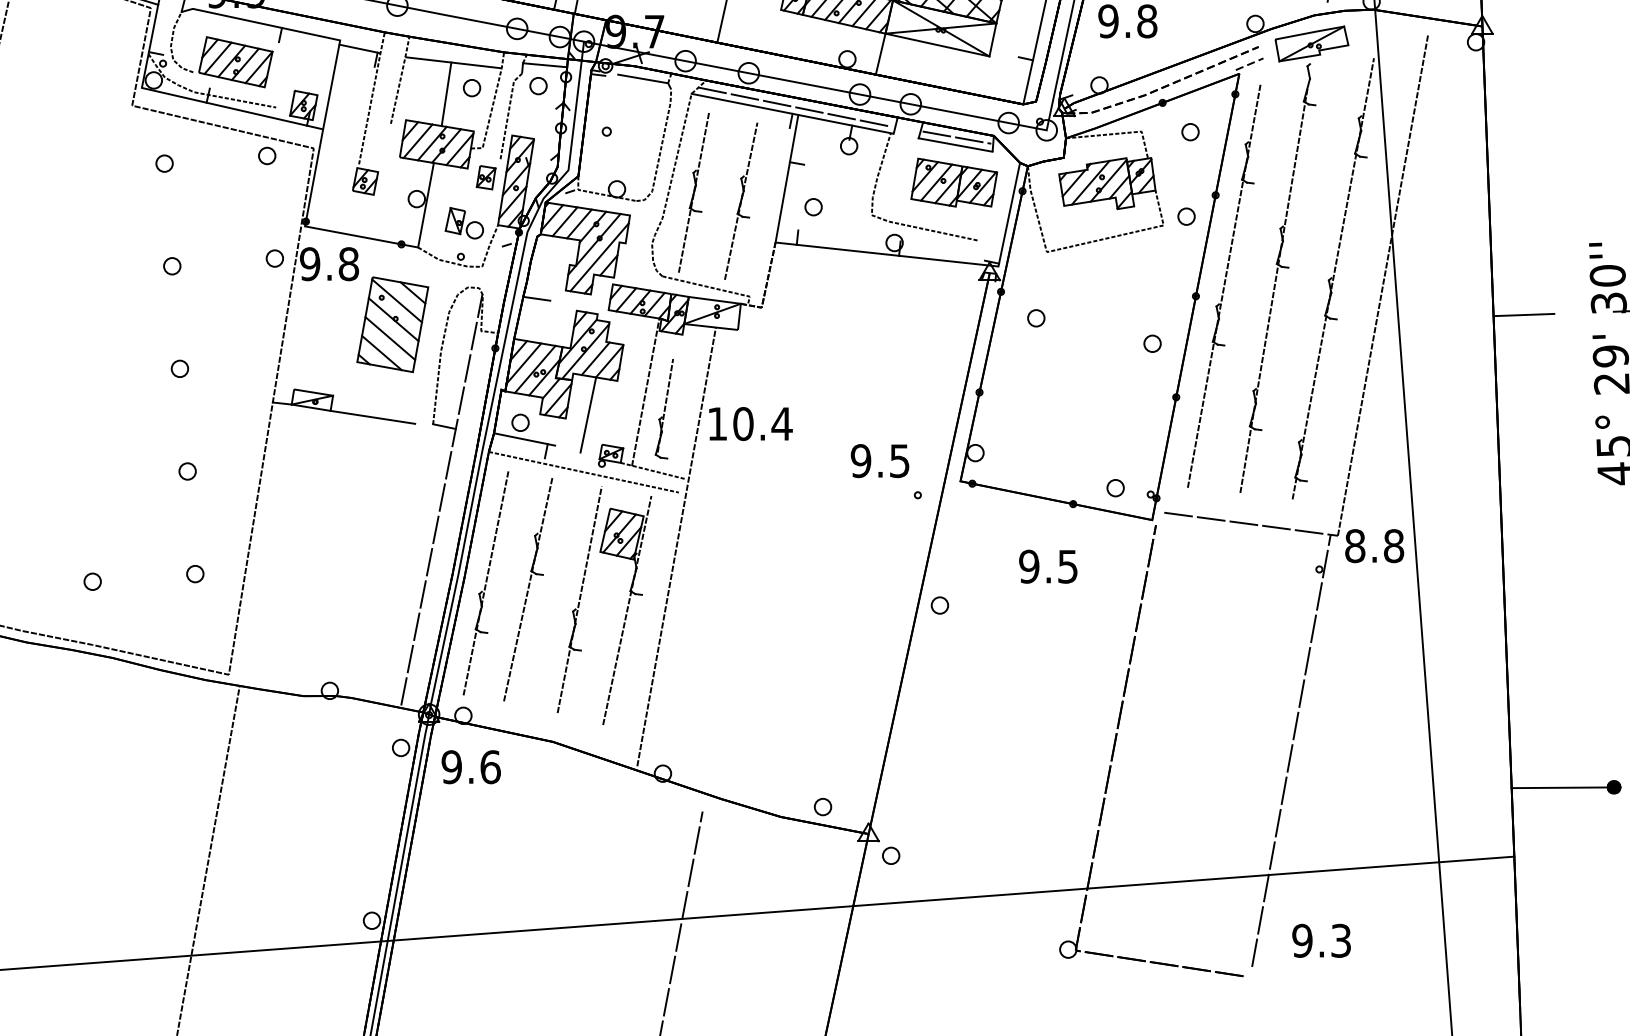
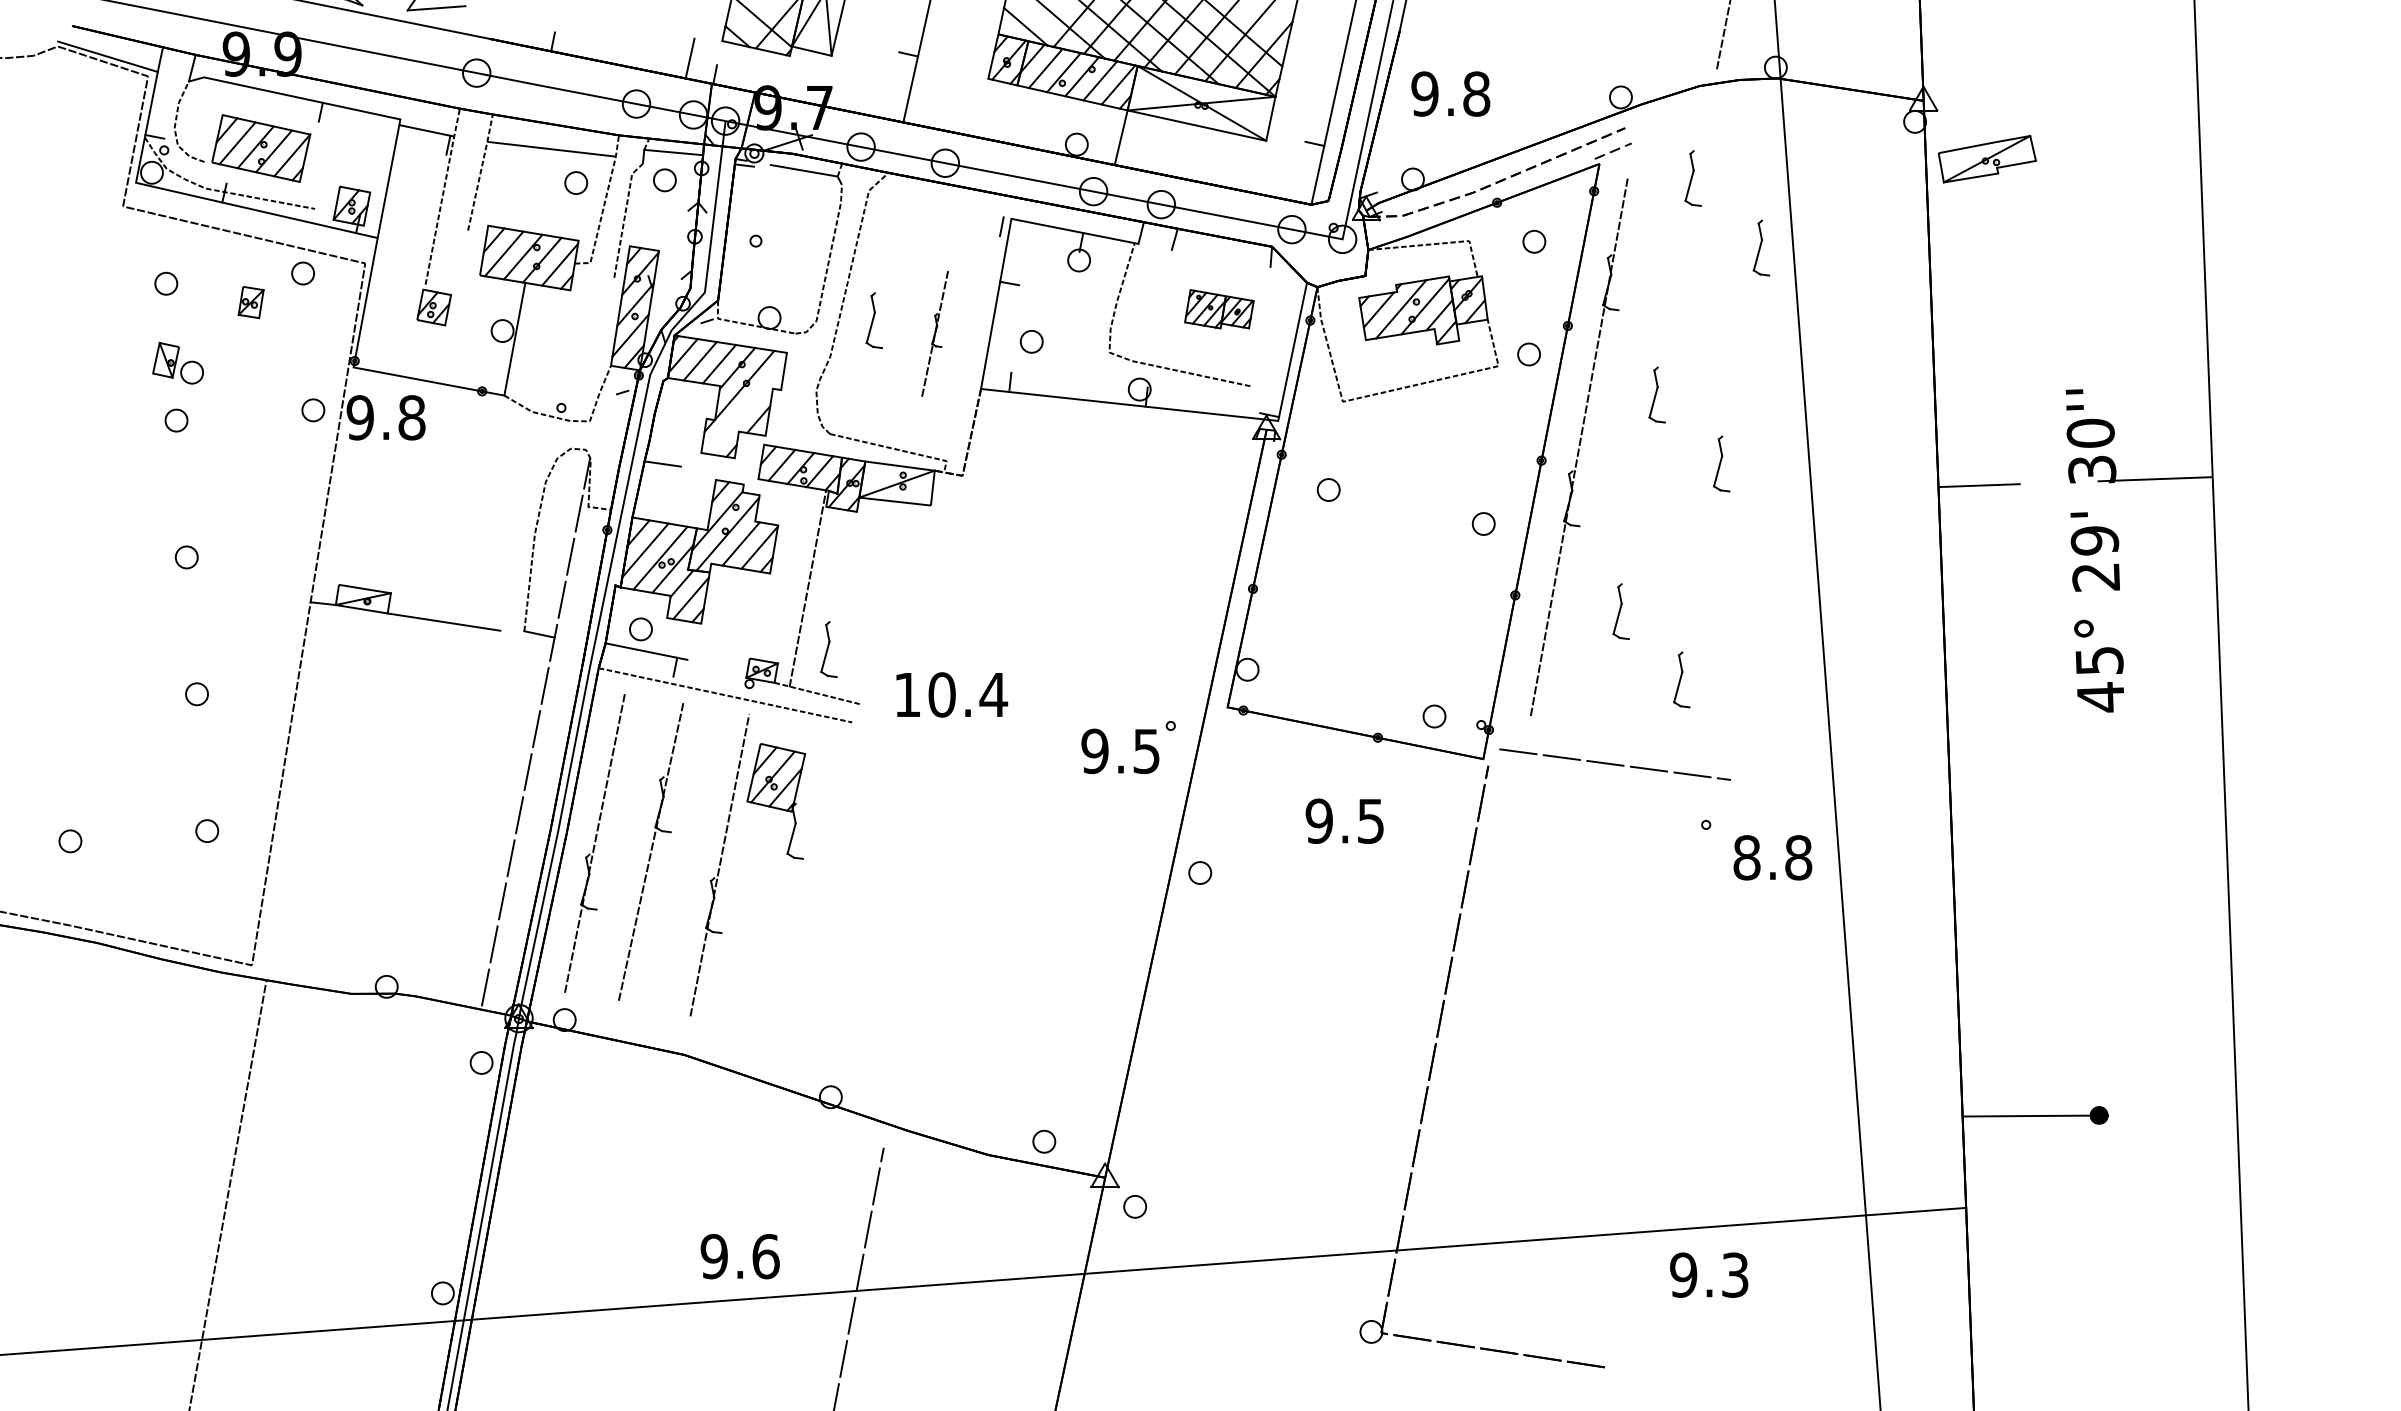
part: (1311, 43) -> (1986, 158), moved
line: (445, 93) -> (541, 190), removed
line: (745, 104) -> (940, 204), removed
line: (794, 107) -> (1006, 208), removed
line: (956, 137) -> (1222, 248), removed
line: (955, 144) -> (1220, 258), removed
part: (485, 177) -> (250, 302), moved
part: (954, 182) -> (1219, 309), size x0.6
line: (694, 192) -> (872, 322), removed
part: (740, 200) -> (934, 333), size x0.6
part: (463, 223) -> (177, 363), moved
line: (599, 257) -> (746, 408), removed
line: (1333, 278) -> (1724, 437), removed
line: (1382, 284) -> (1790, 445), removed
line: (1273, 289) -> (1645, 451), removed
part: (392, 324) -> (470, 498), removed
line: (664, 405) -> (833, 606), removed
line: (587, 414) -> (730, 618), removed
text: (751, 423) -> (952, 694), moved
text: (880, 461) -> (1120, 751), moved
text: (1374, 545) -> (1772, 857), moved
line: (676, 546) -> (848, 794), removed
line: (627, 610) -> (783, 879), removed
line: (1291, 750) -> (1668, 1066), removed
text: (470, 767) -> (739, 1256), moved
text: (1321, 940) -> (1709, 1274), moved

